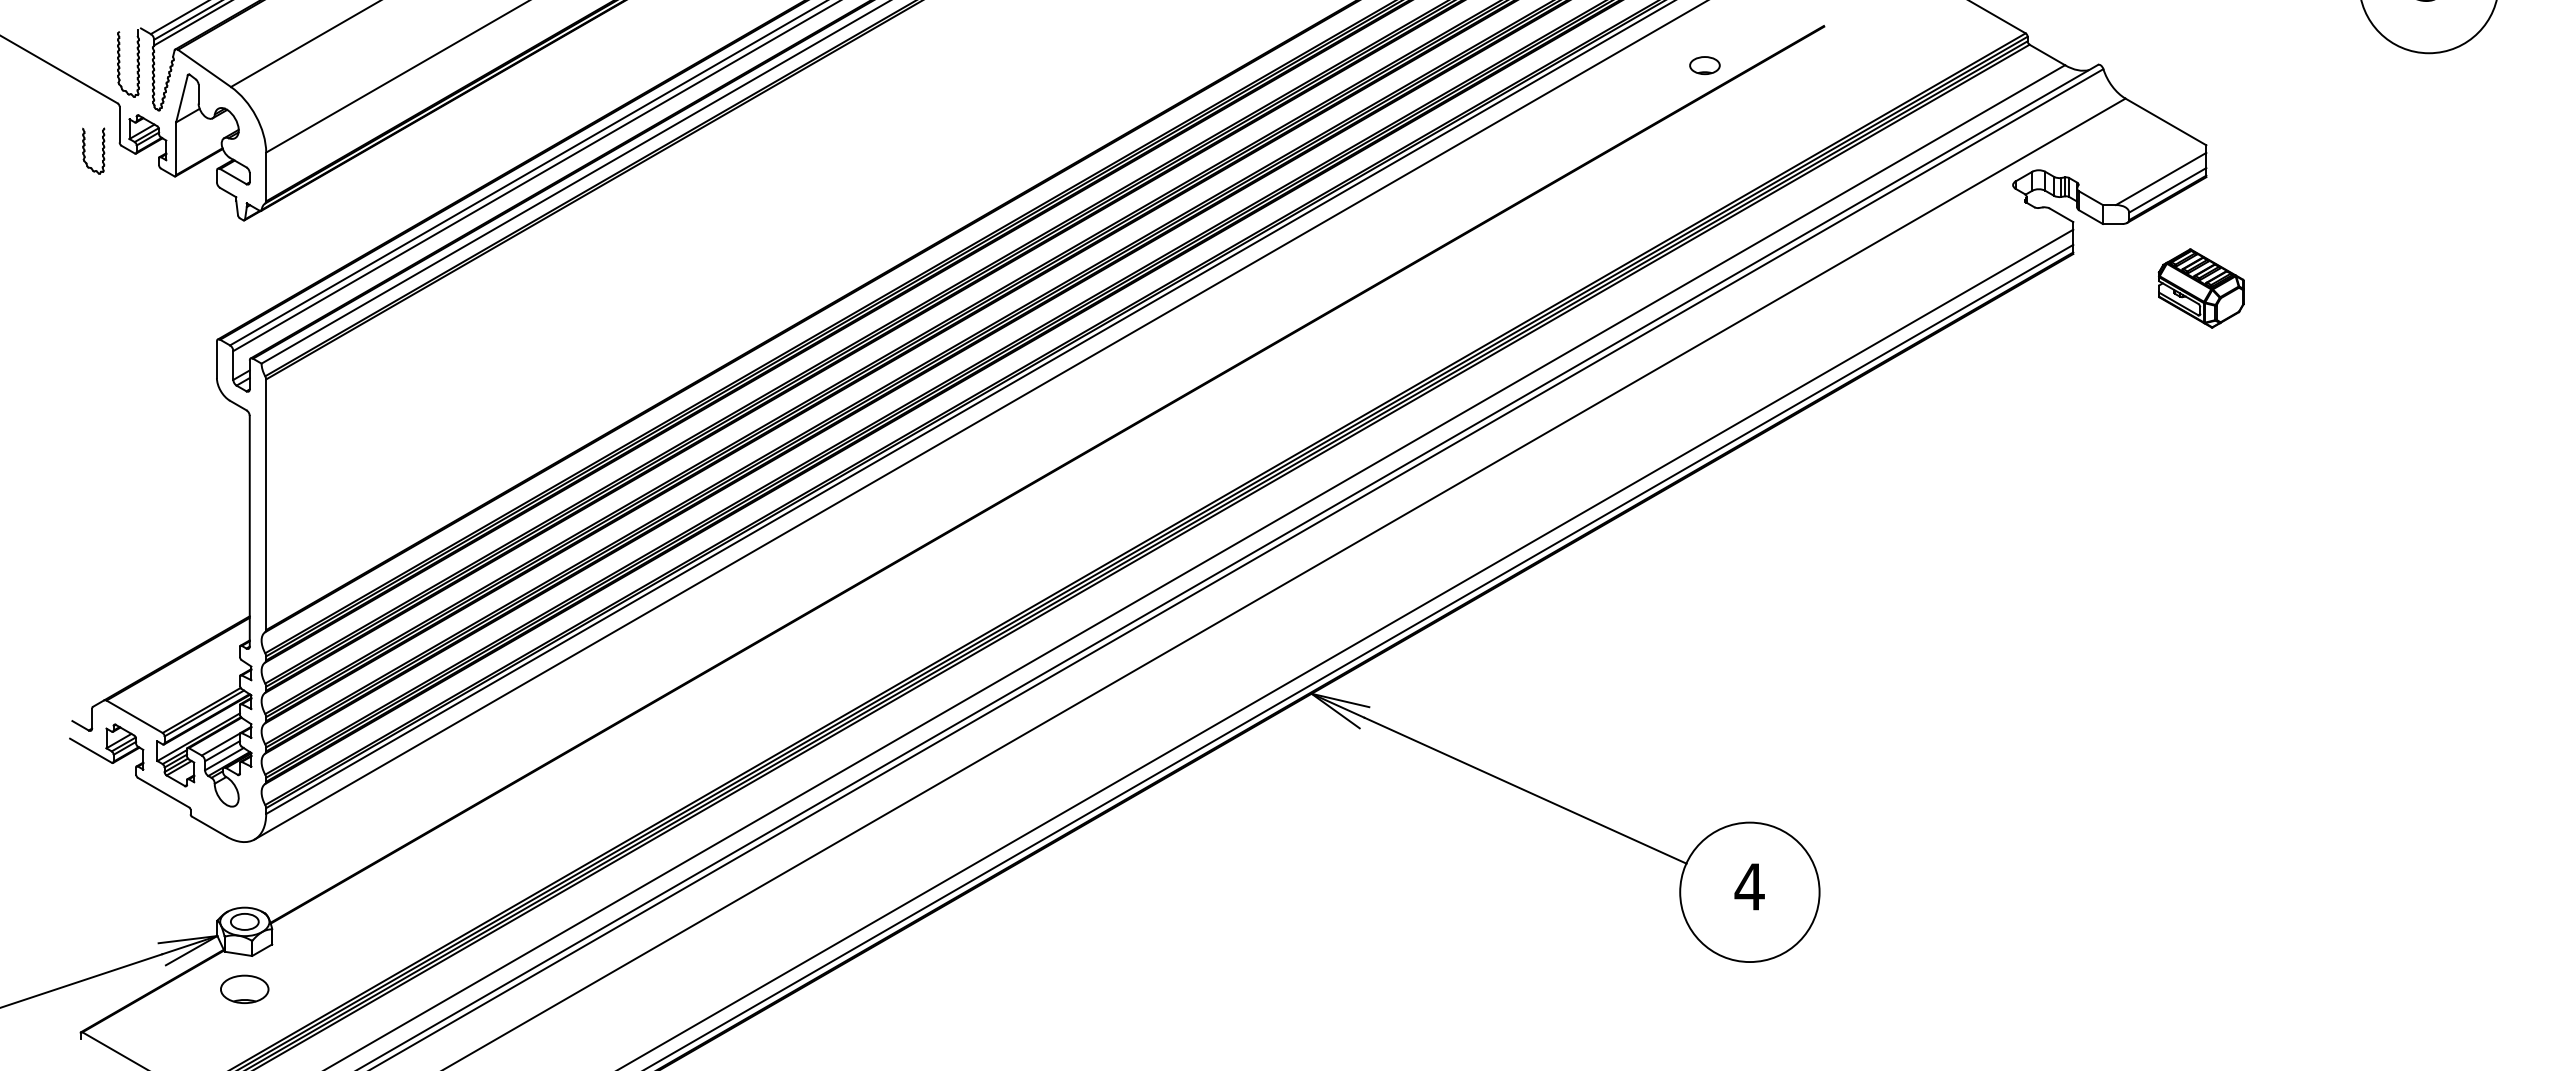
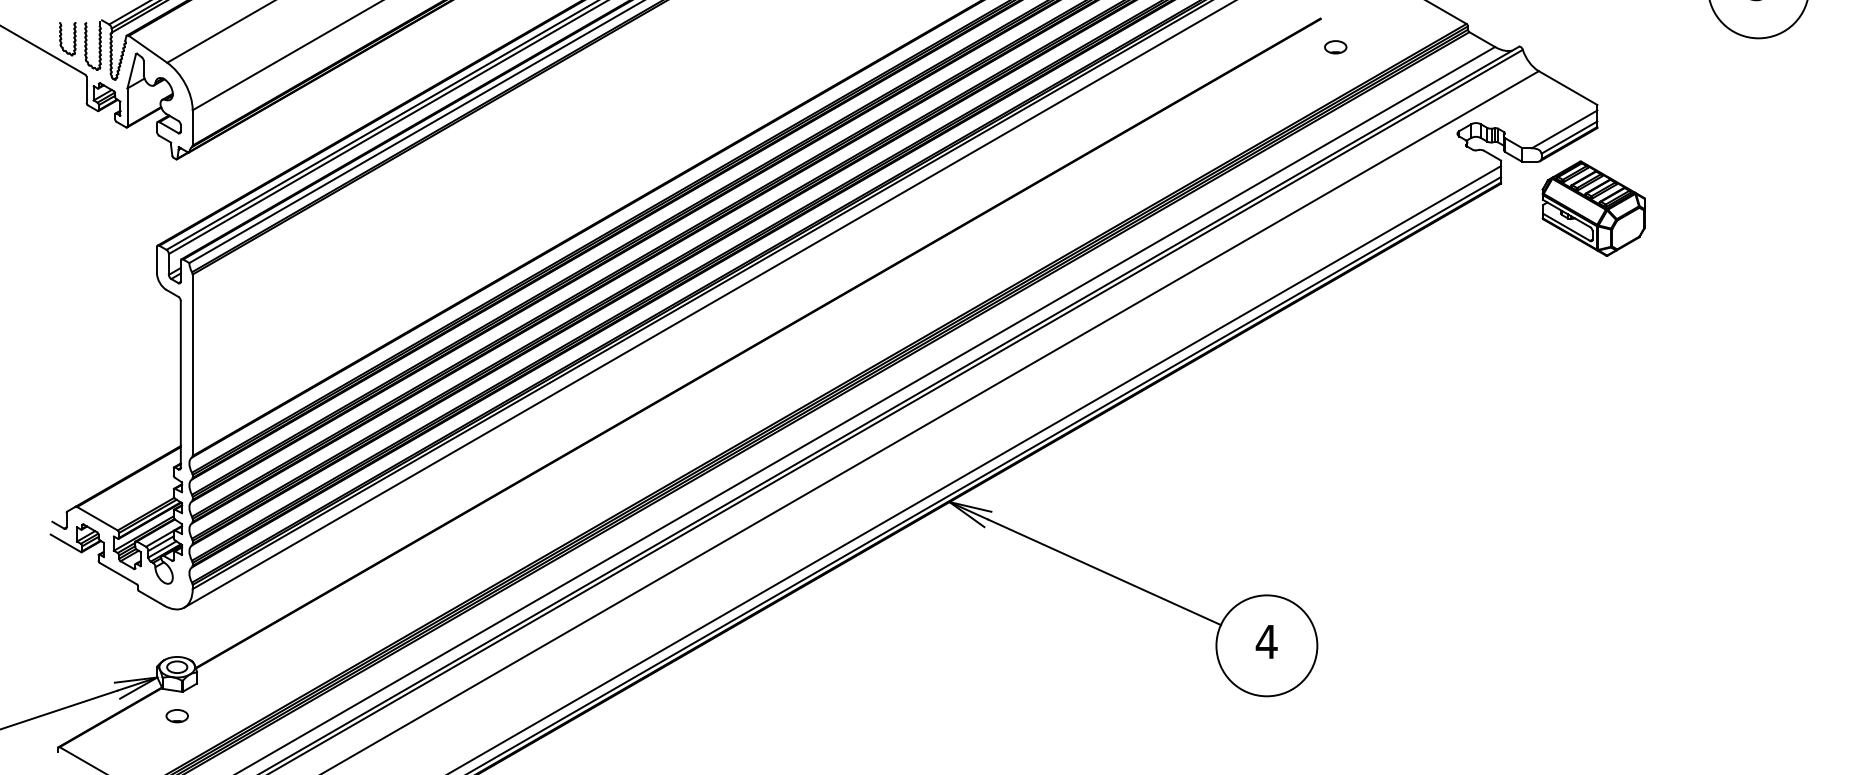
part: (1704, 65) -> (1335, 47), moved
part: (85, 150) -> (61, 38), moved
part: (2200, 288) -> (1593, 208), size x1.67
part: (244, 989) -> (177, 716), size x0.62

